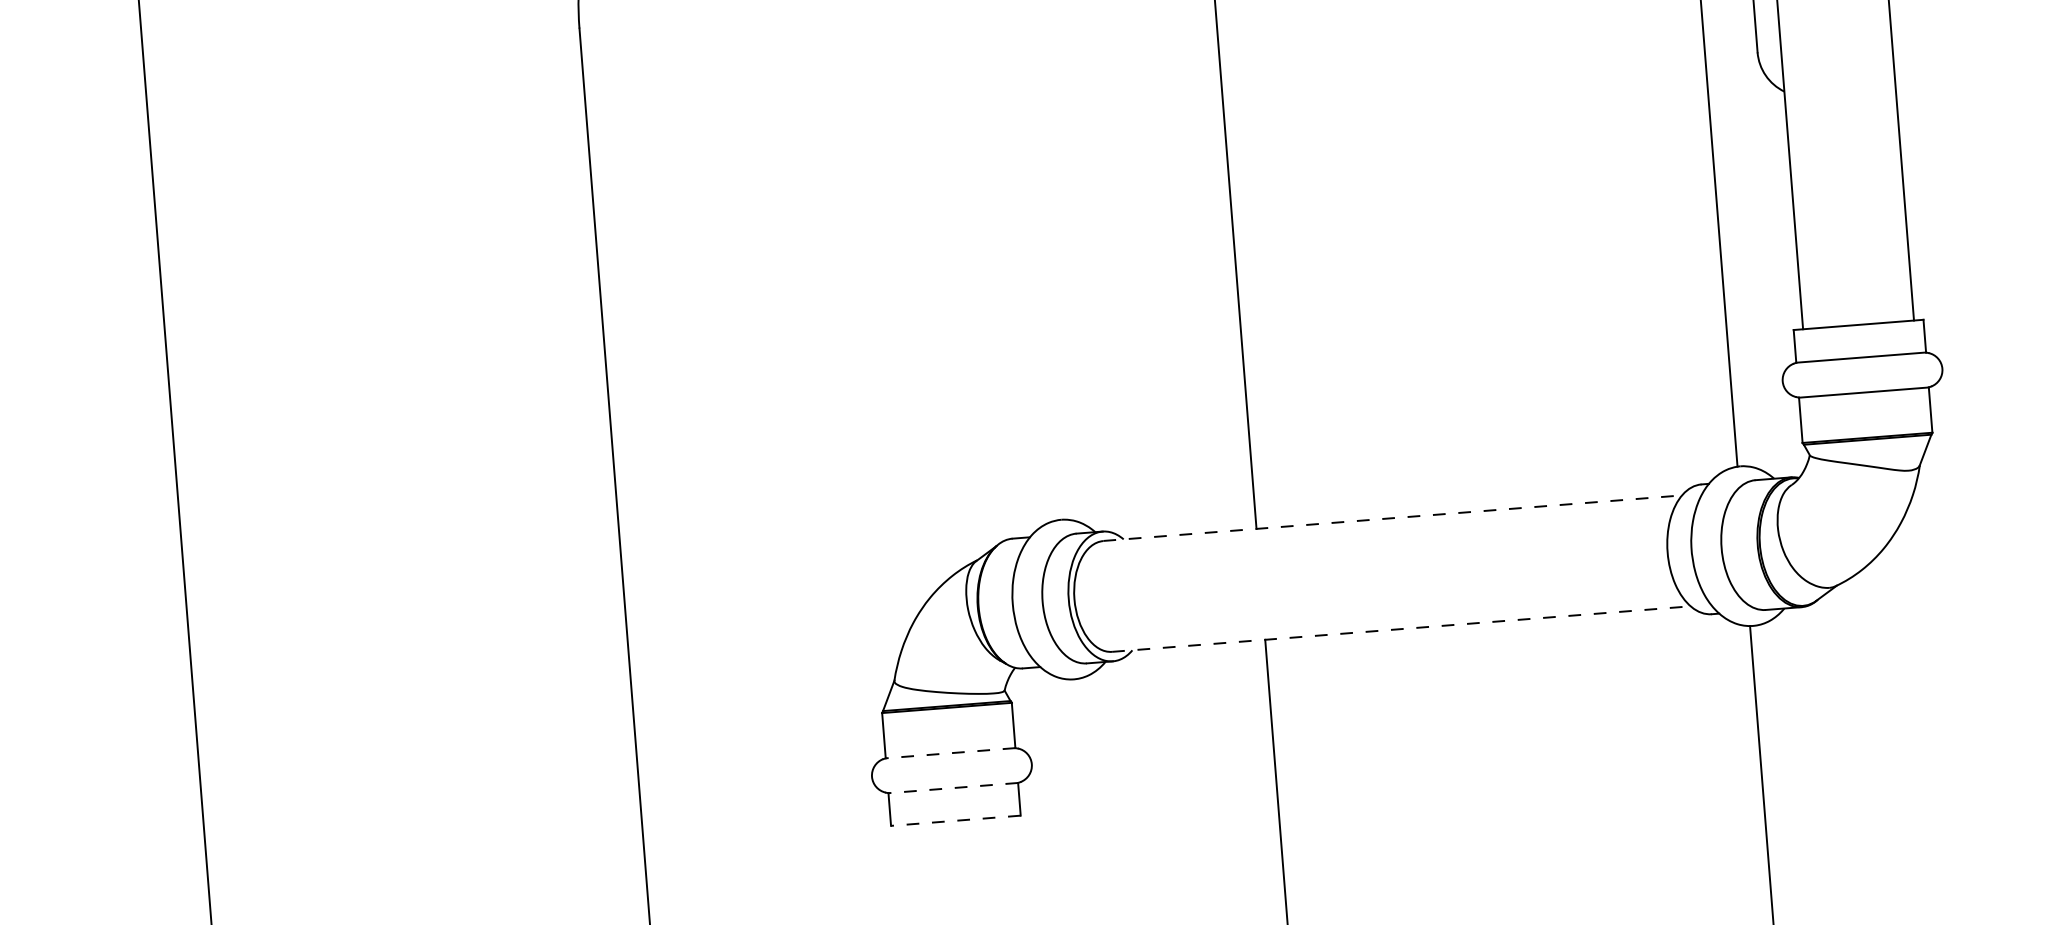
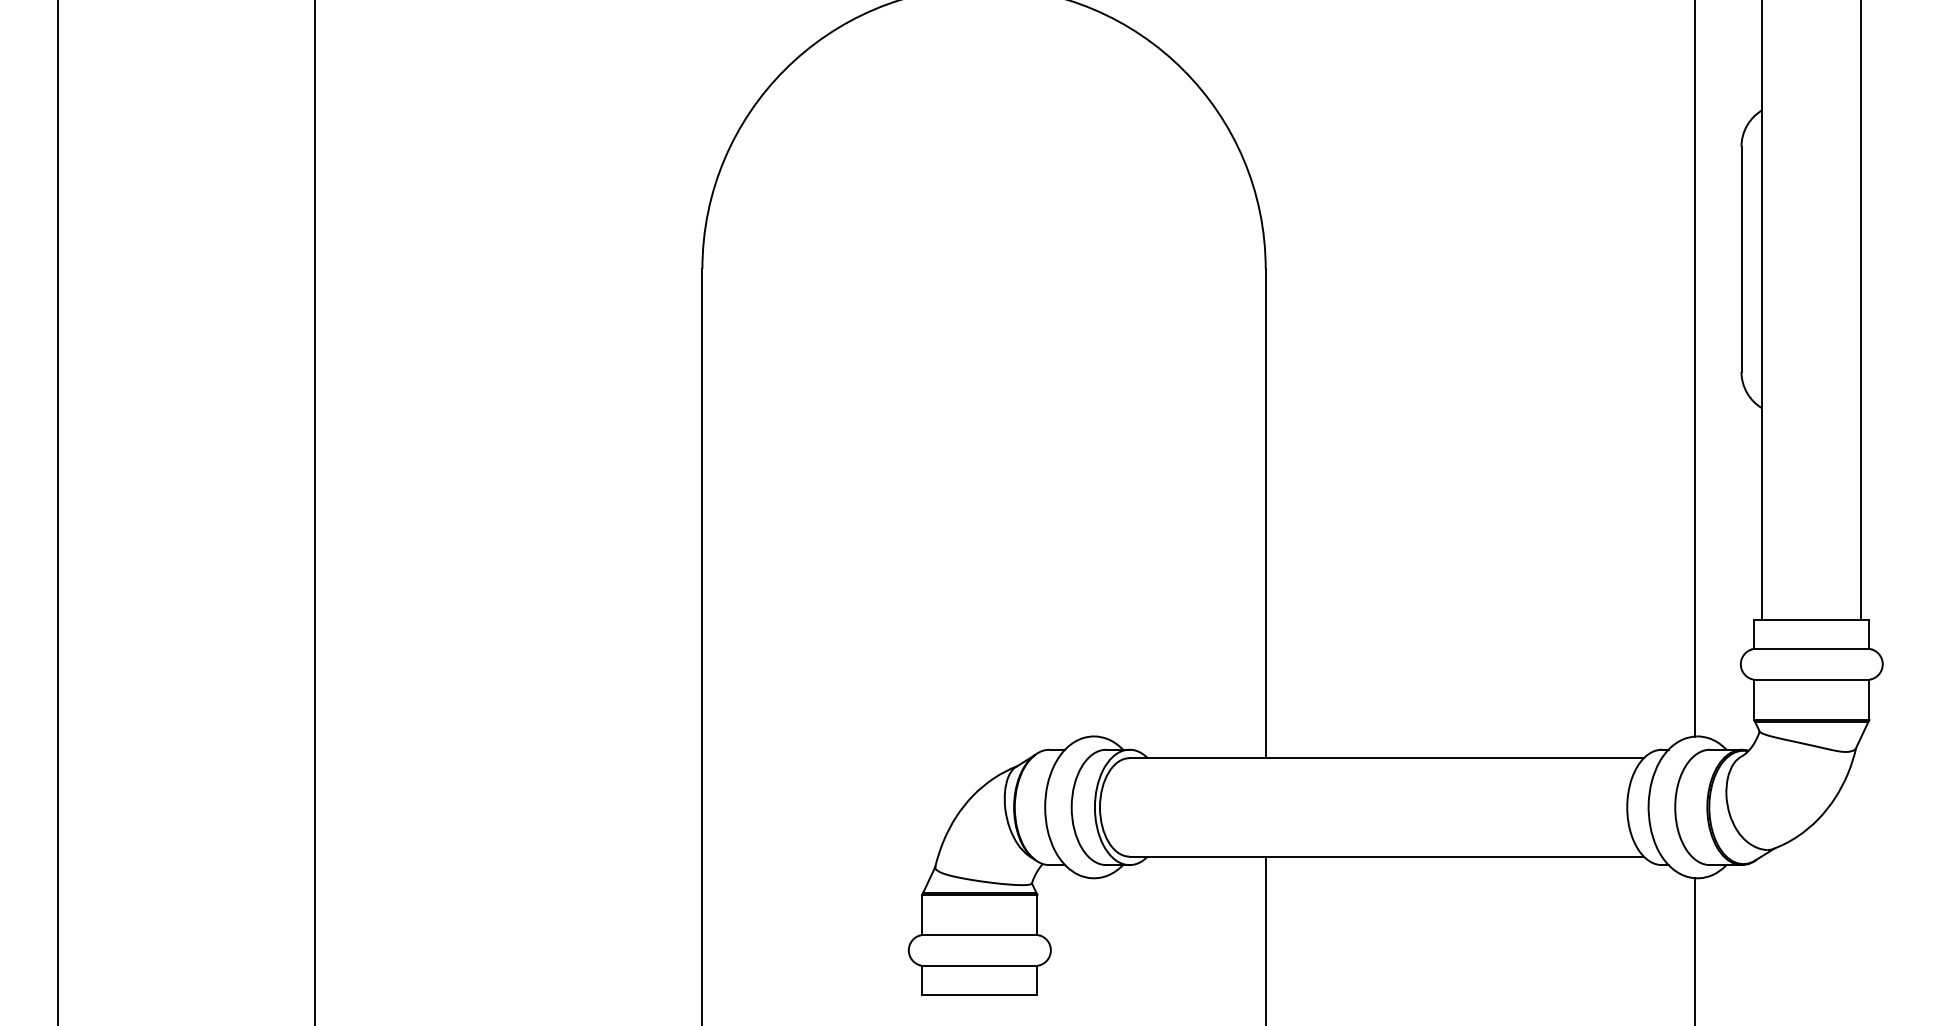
line: (1393, 518) -> (1387, 758), dashed -> solid
line: (1402, 628) -> (1387, 856), dashed -> solid
line: (950, 752) -> (979, 934), dashed -> solid
line: (952, 787) -> (979, 965), dashed -> solid
line: (955, 821) -> (979, 995), dashed -> solid

